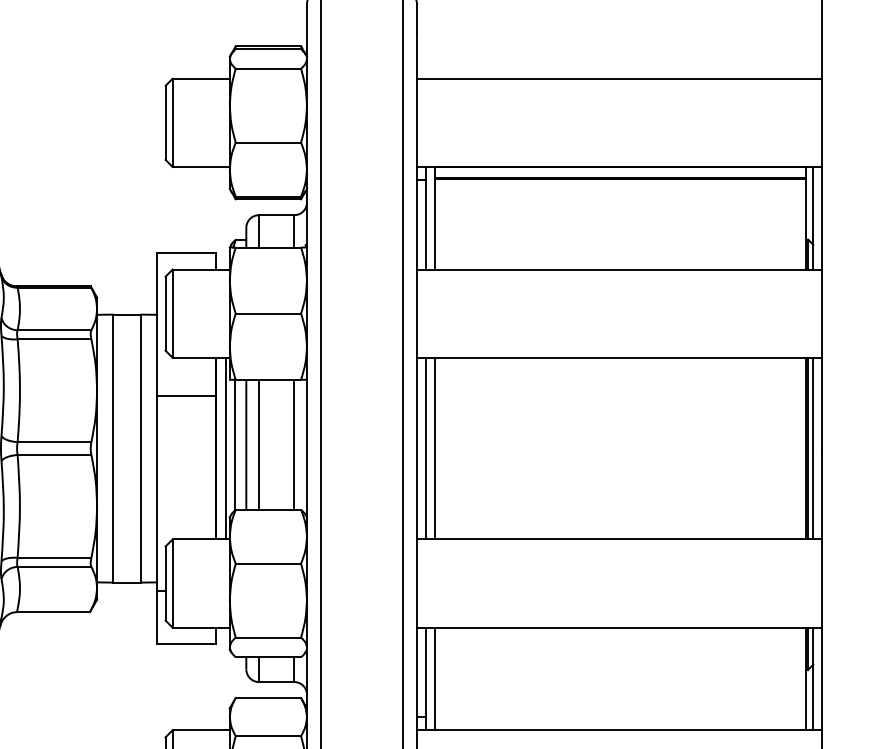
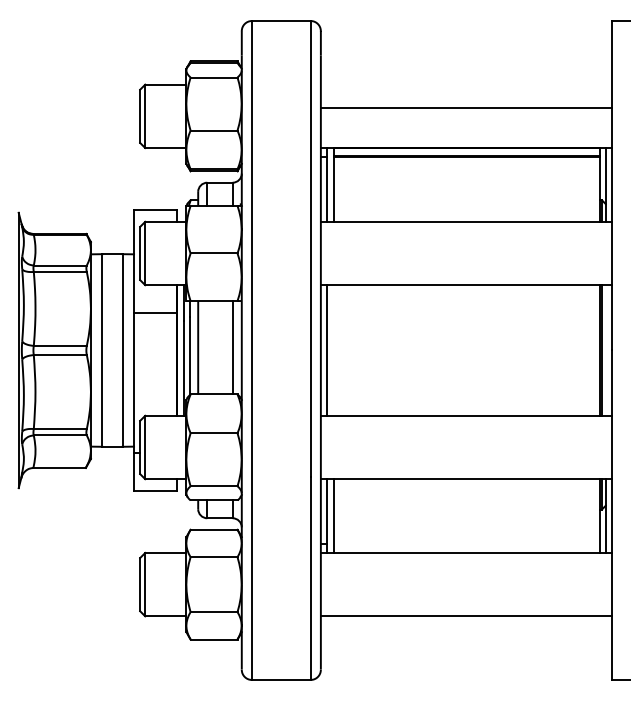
line: (619, 78) -> (466, 107), moved
line: (259, 444) -> (207, 347), removed
line: (434, 448) -> (333, 350), removed
line: (812, 448) -> (605, 350), removed

